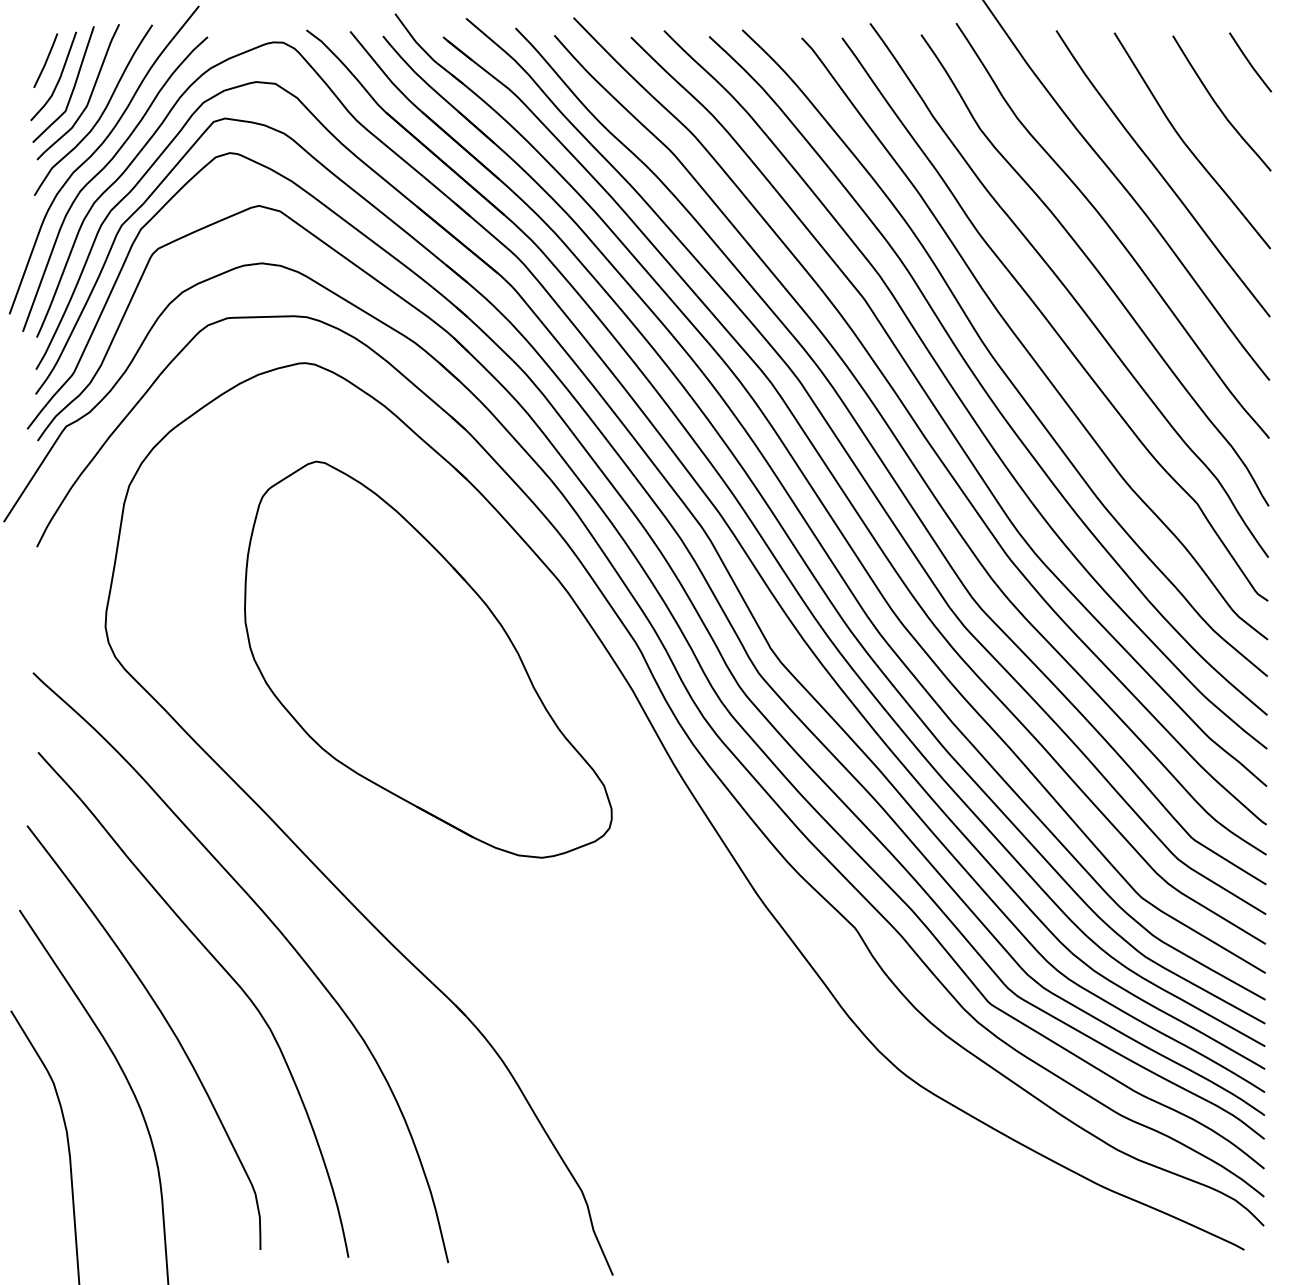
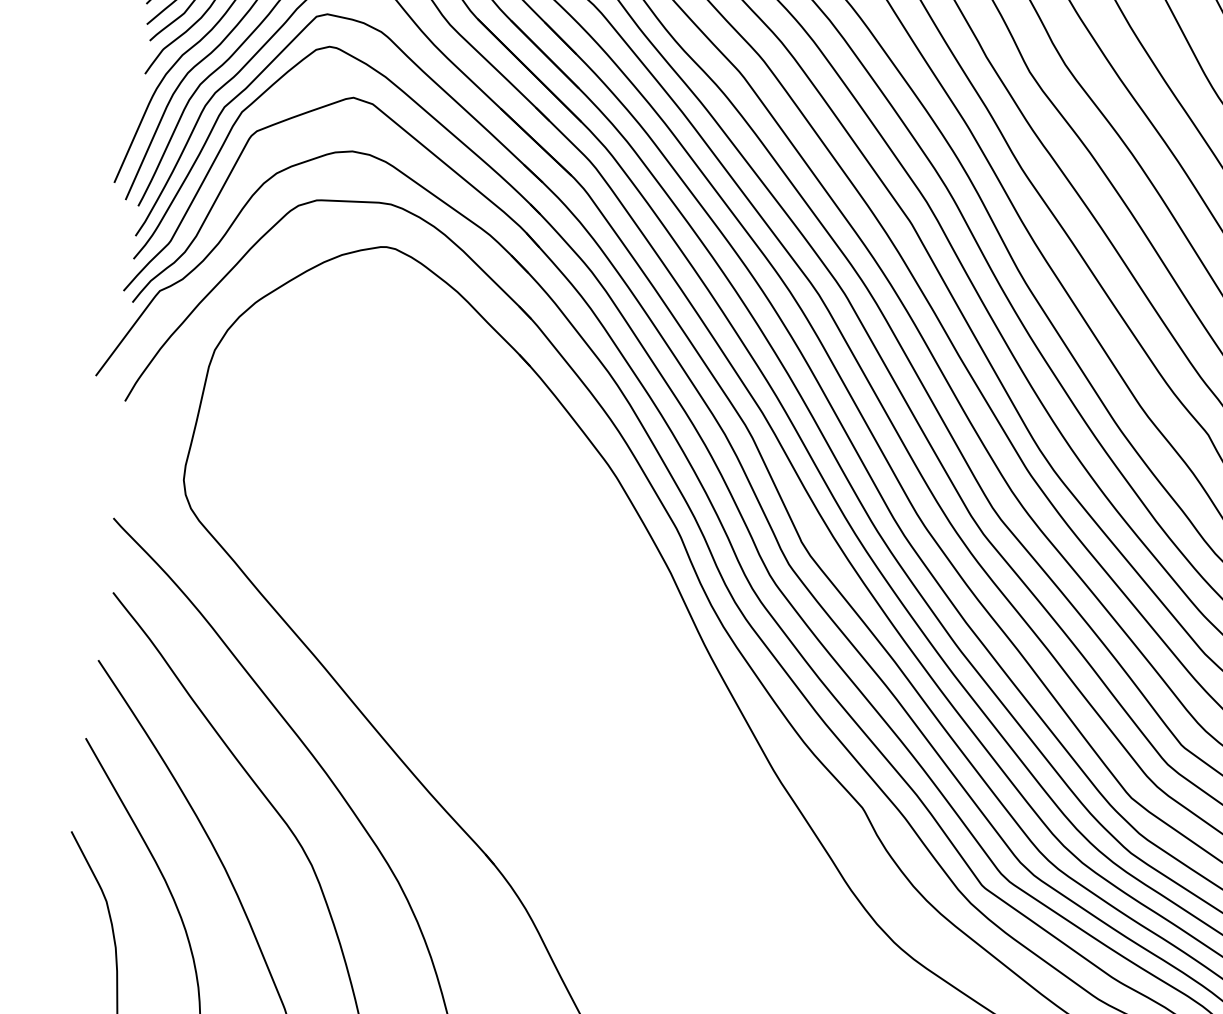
part: (428, 659) -> (482, 530), removed

